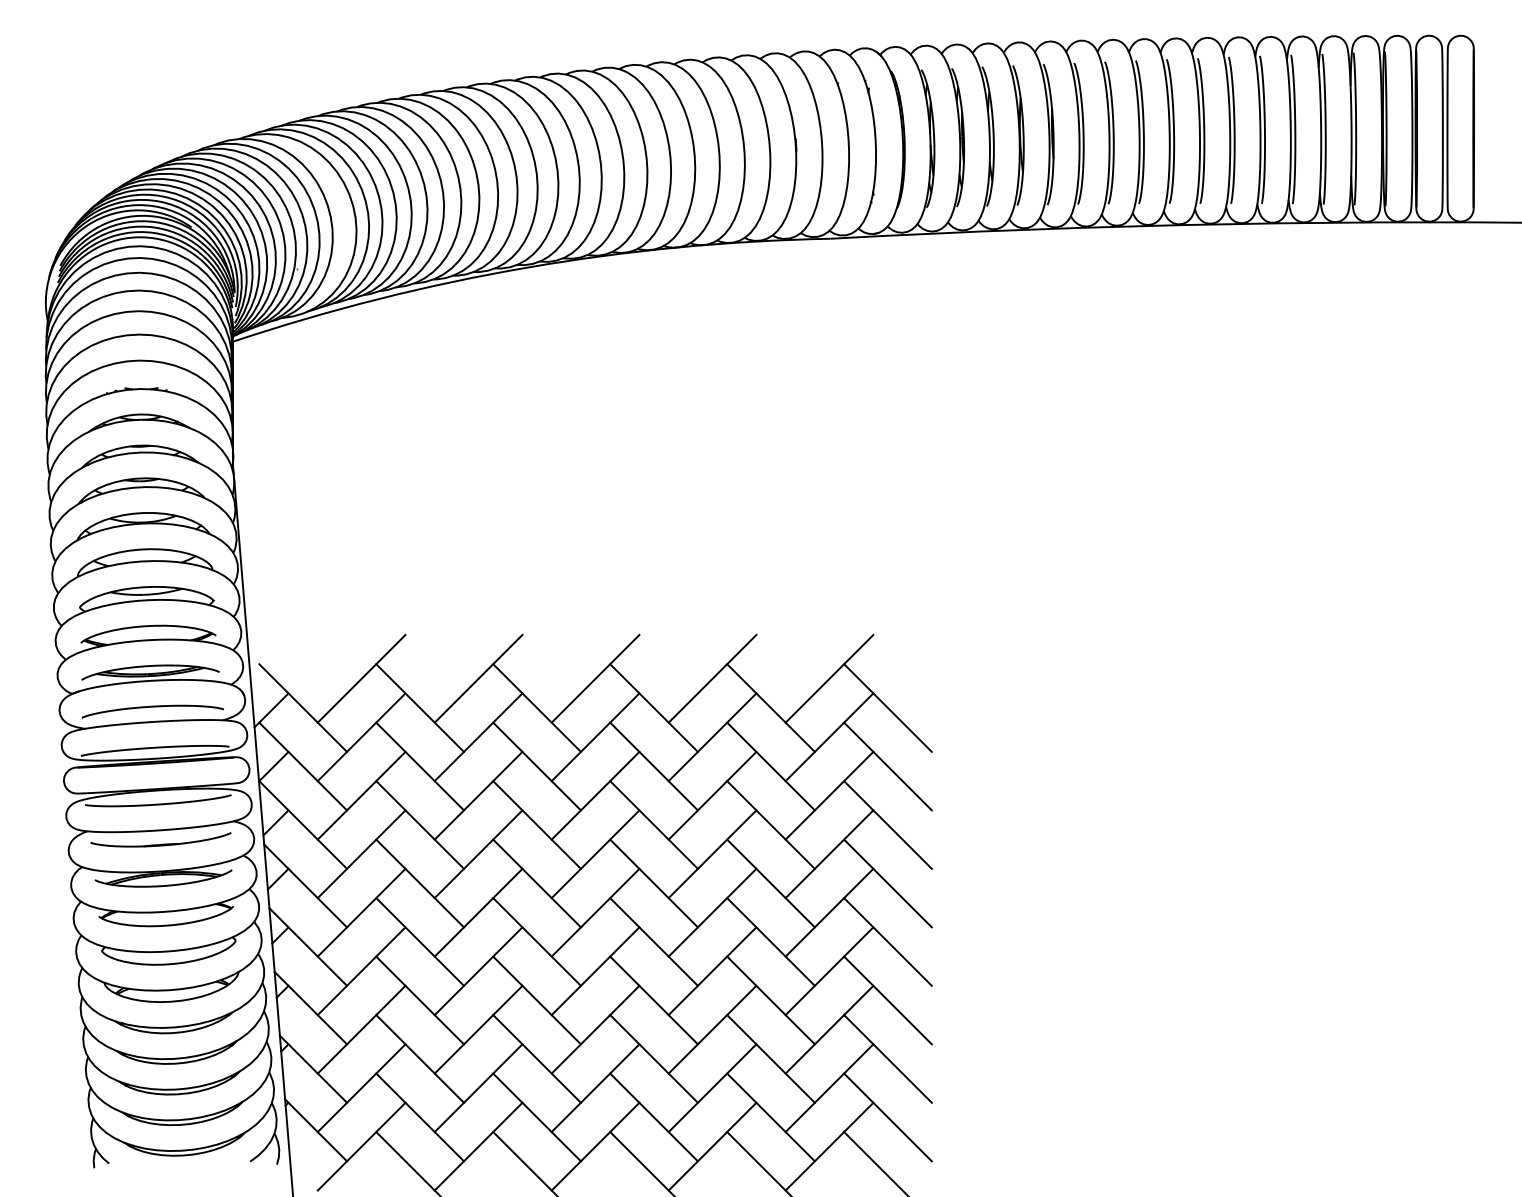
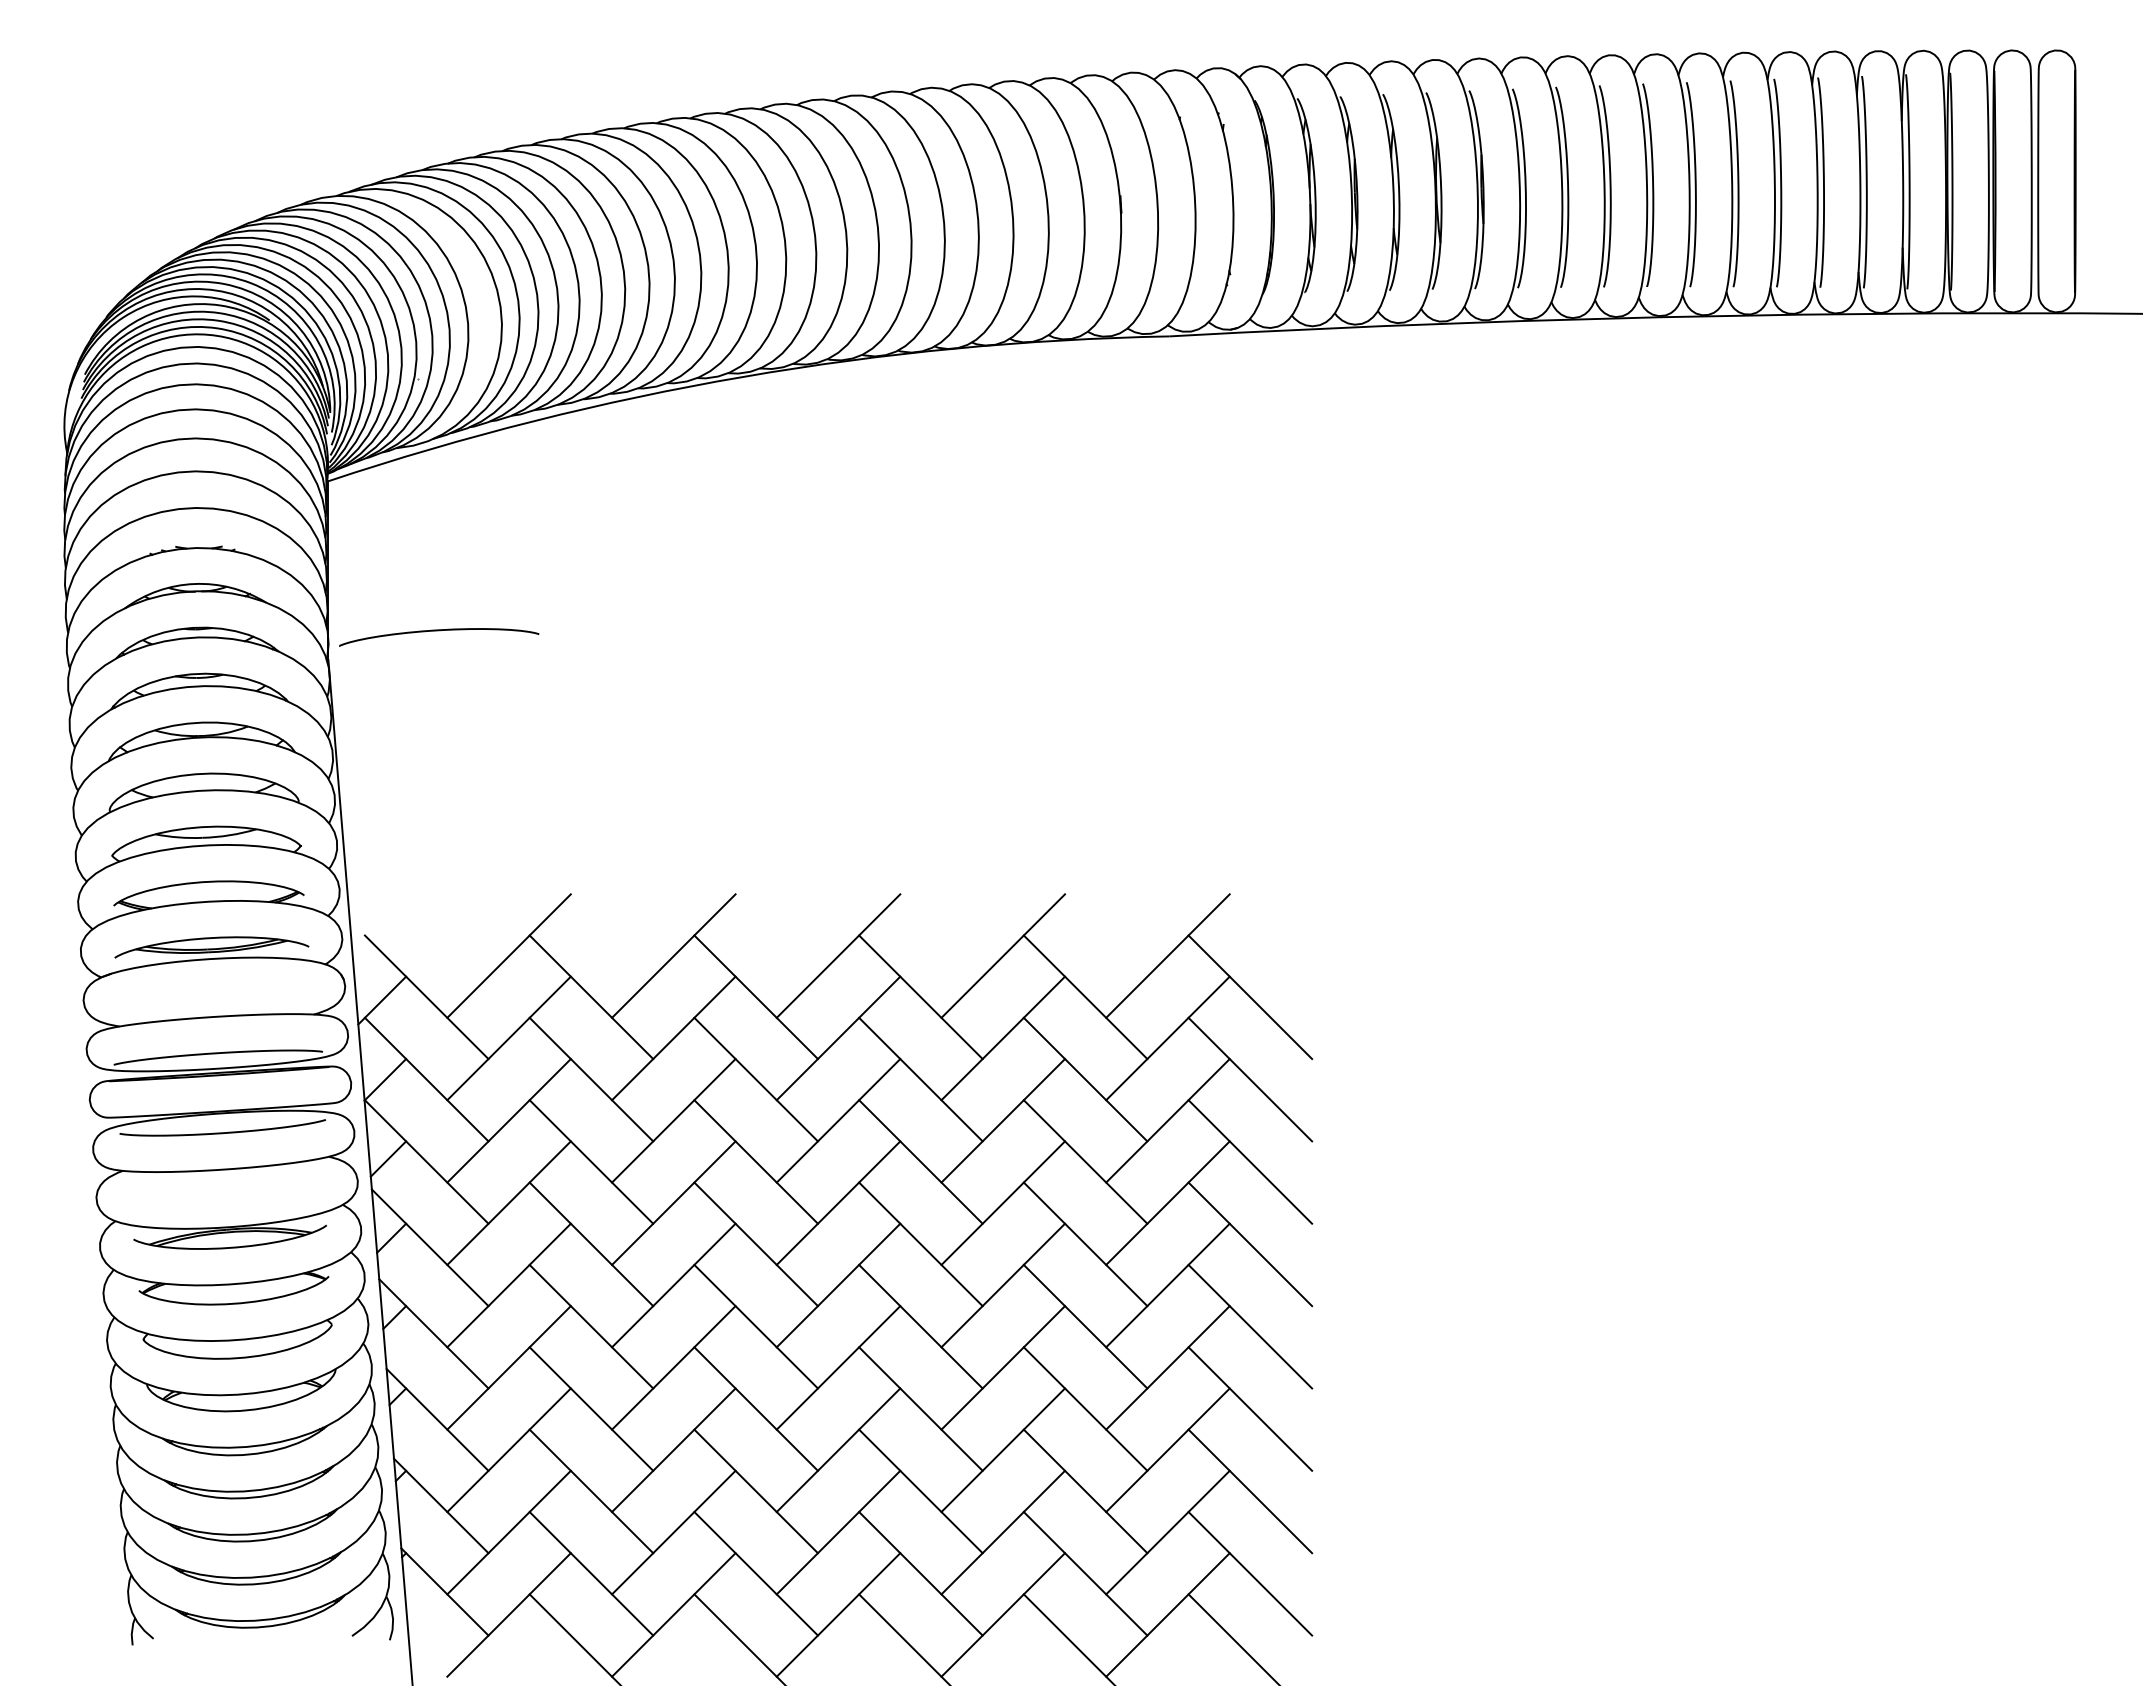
curve: (153, 707) -> (439, 631), moved
part: (162, 843) -> (228, 1188), removed

